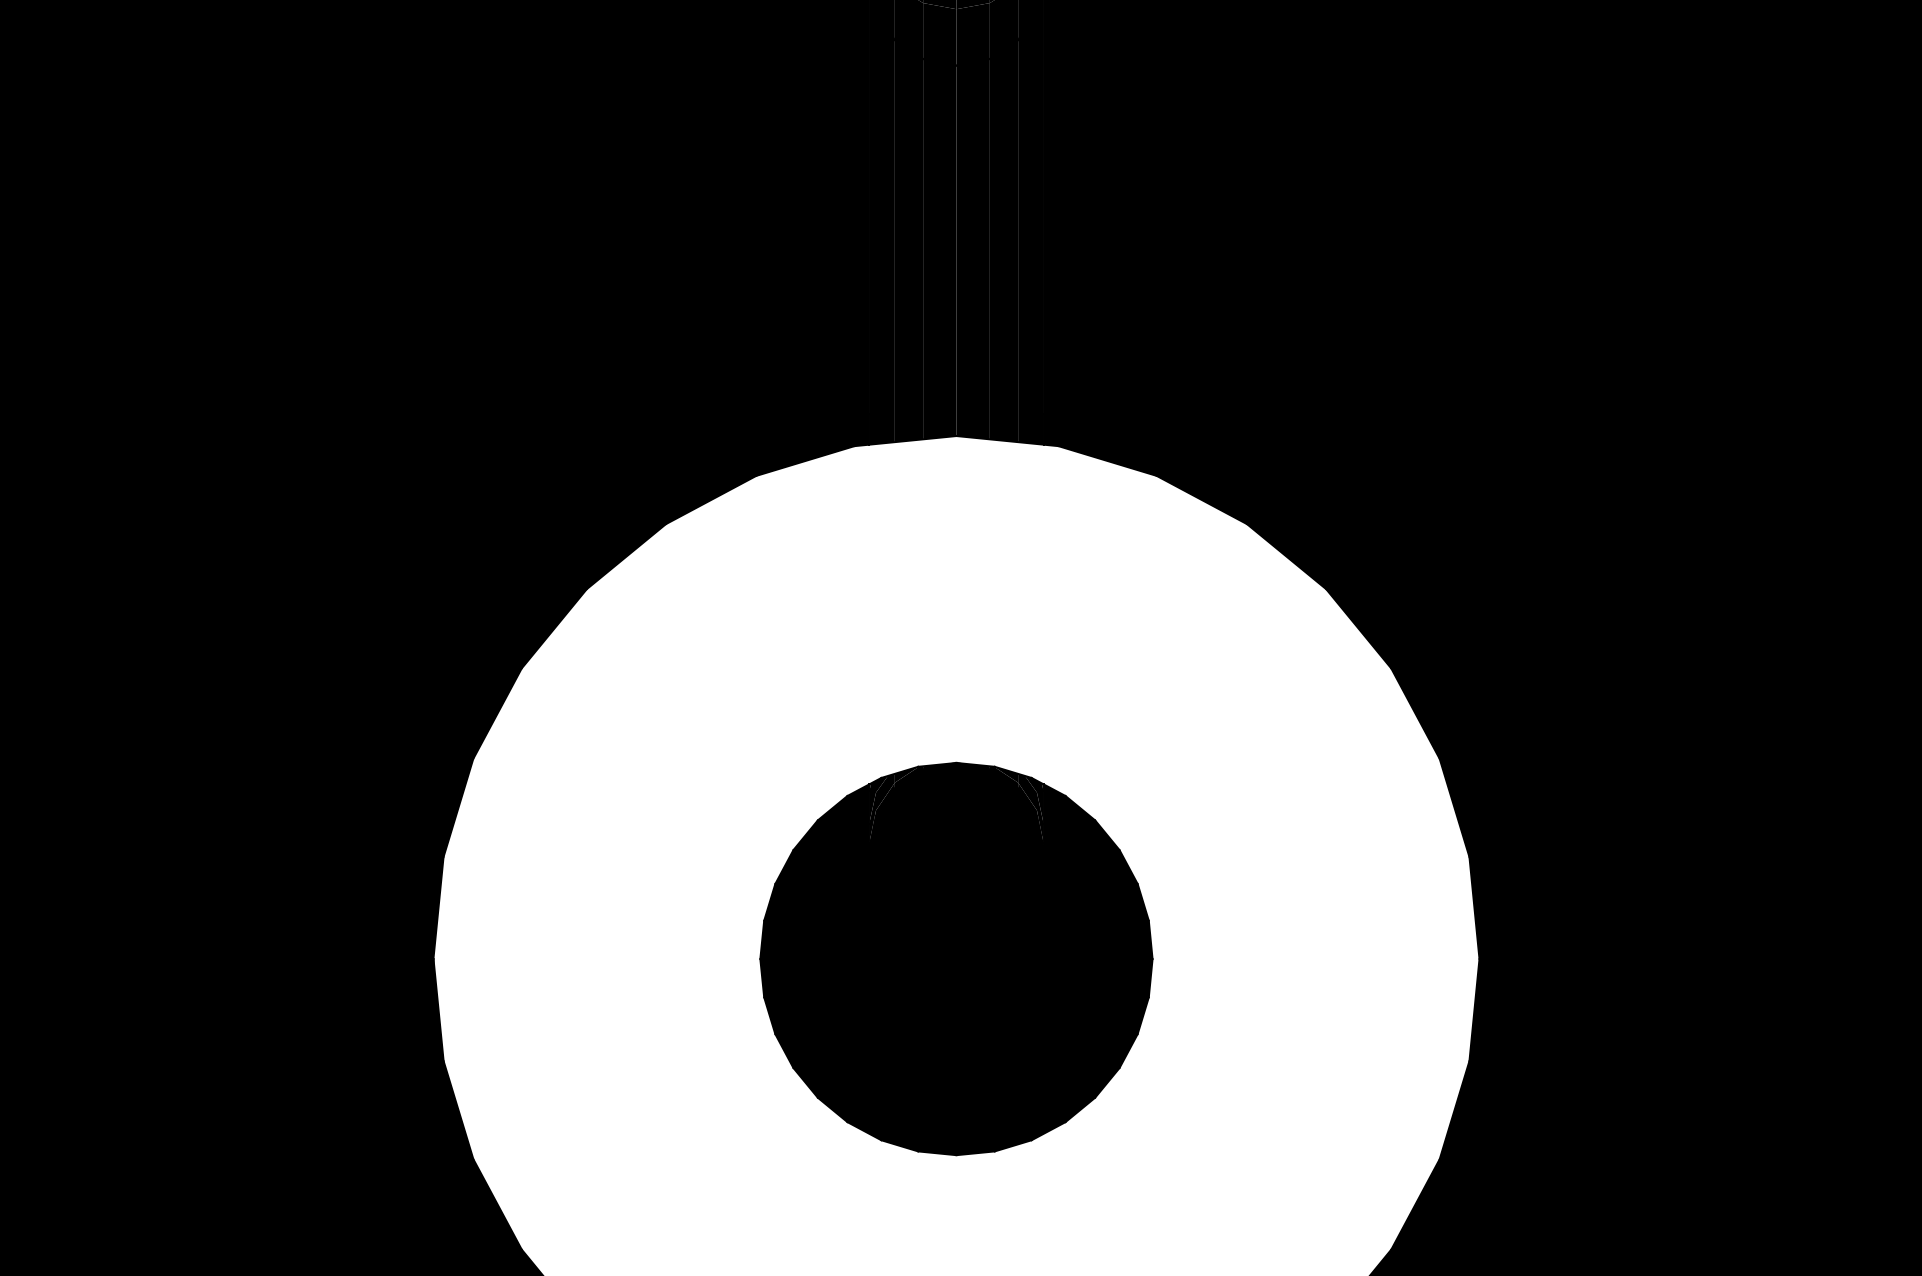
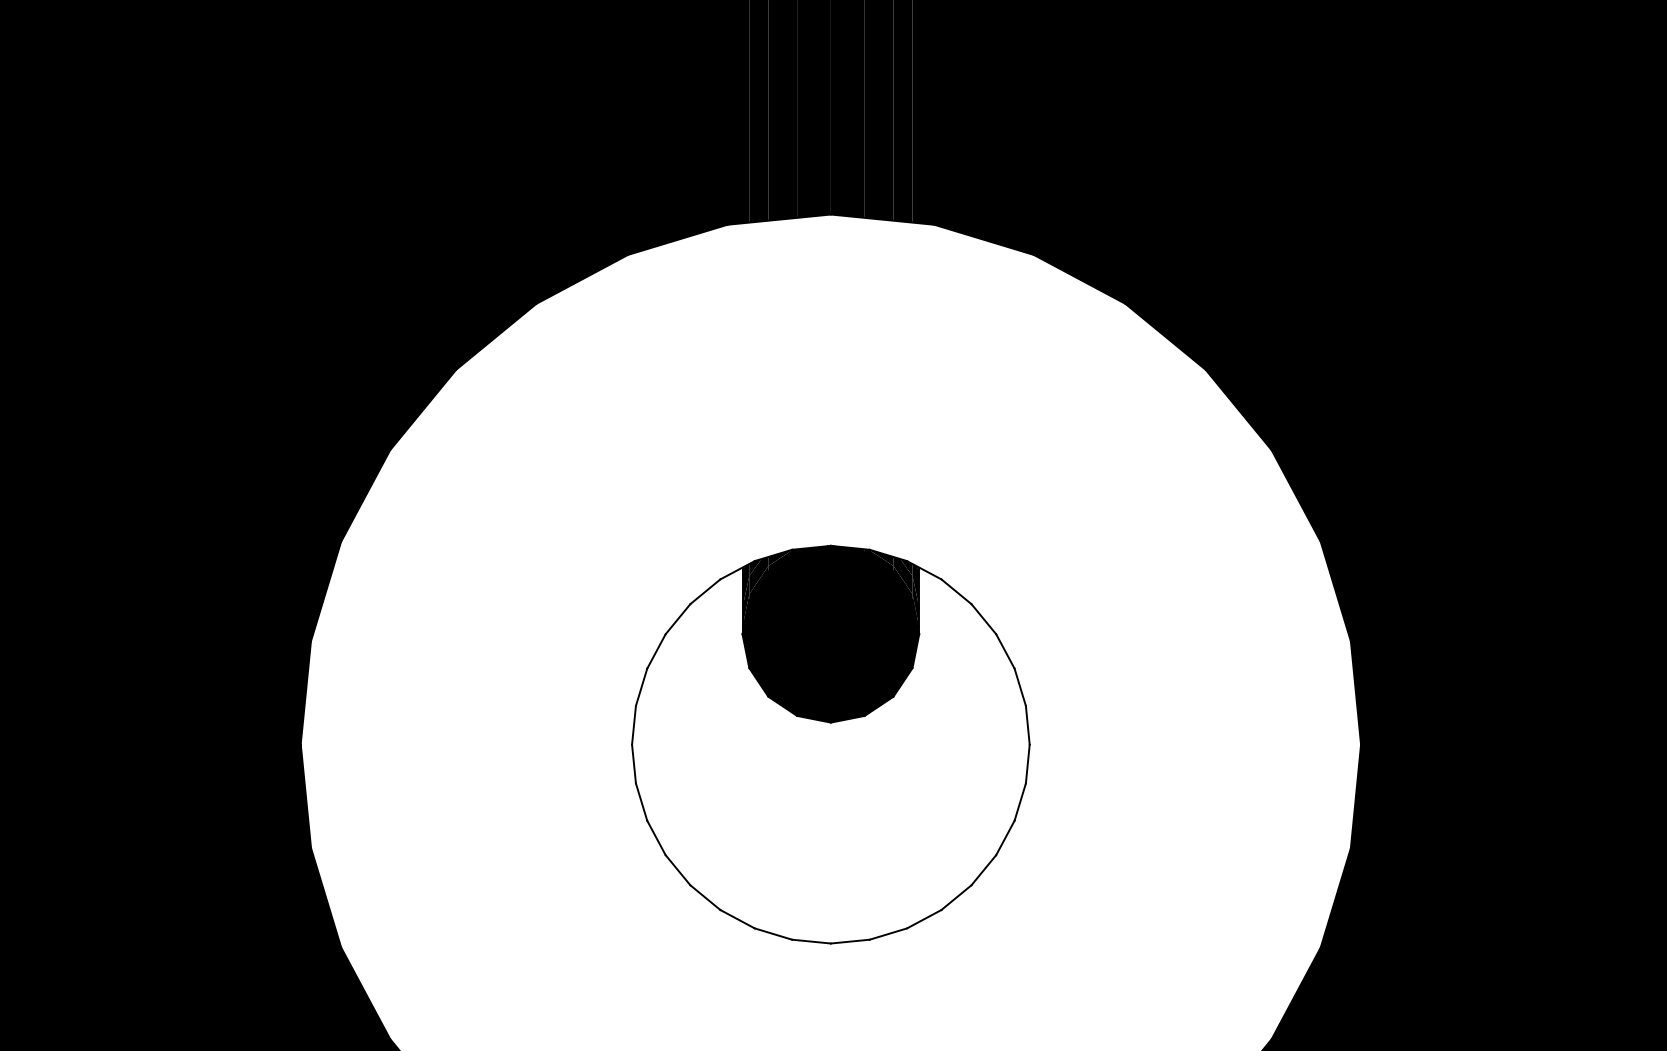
fill: (956, 969) -> (830, 755), removed

